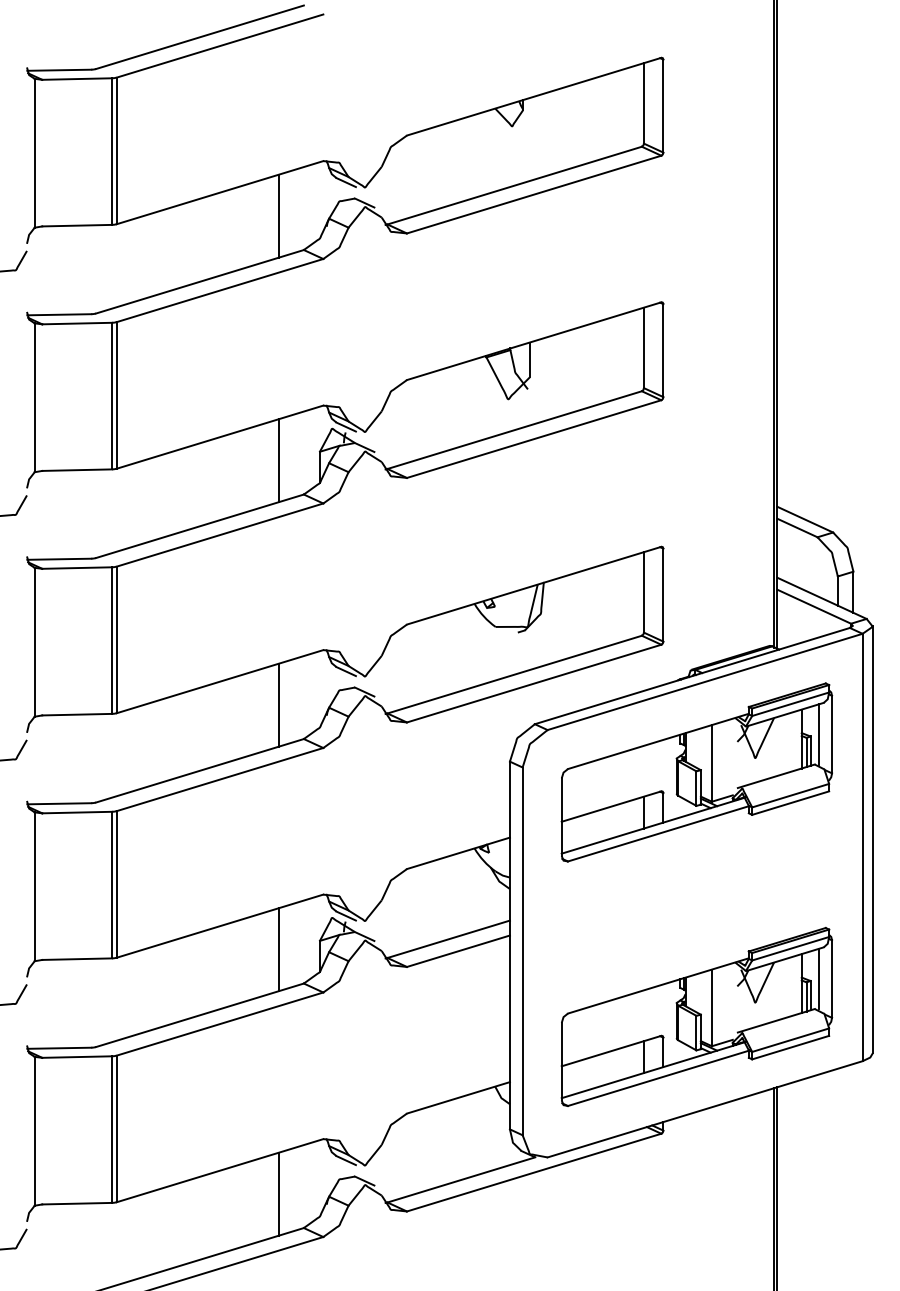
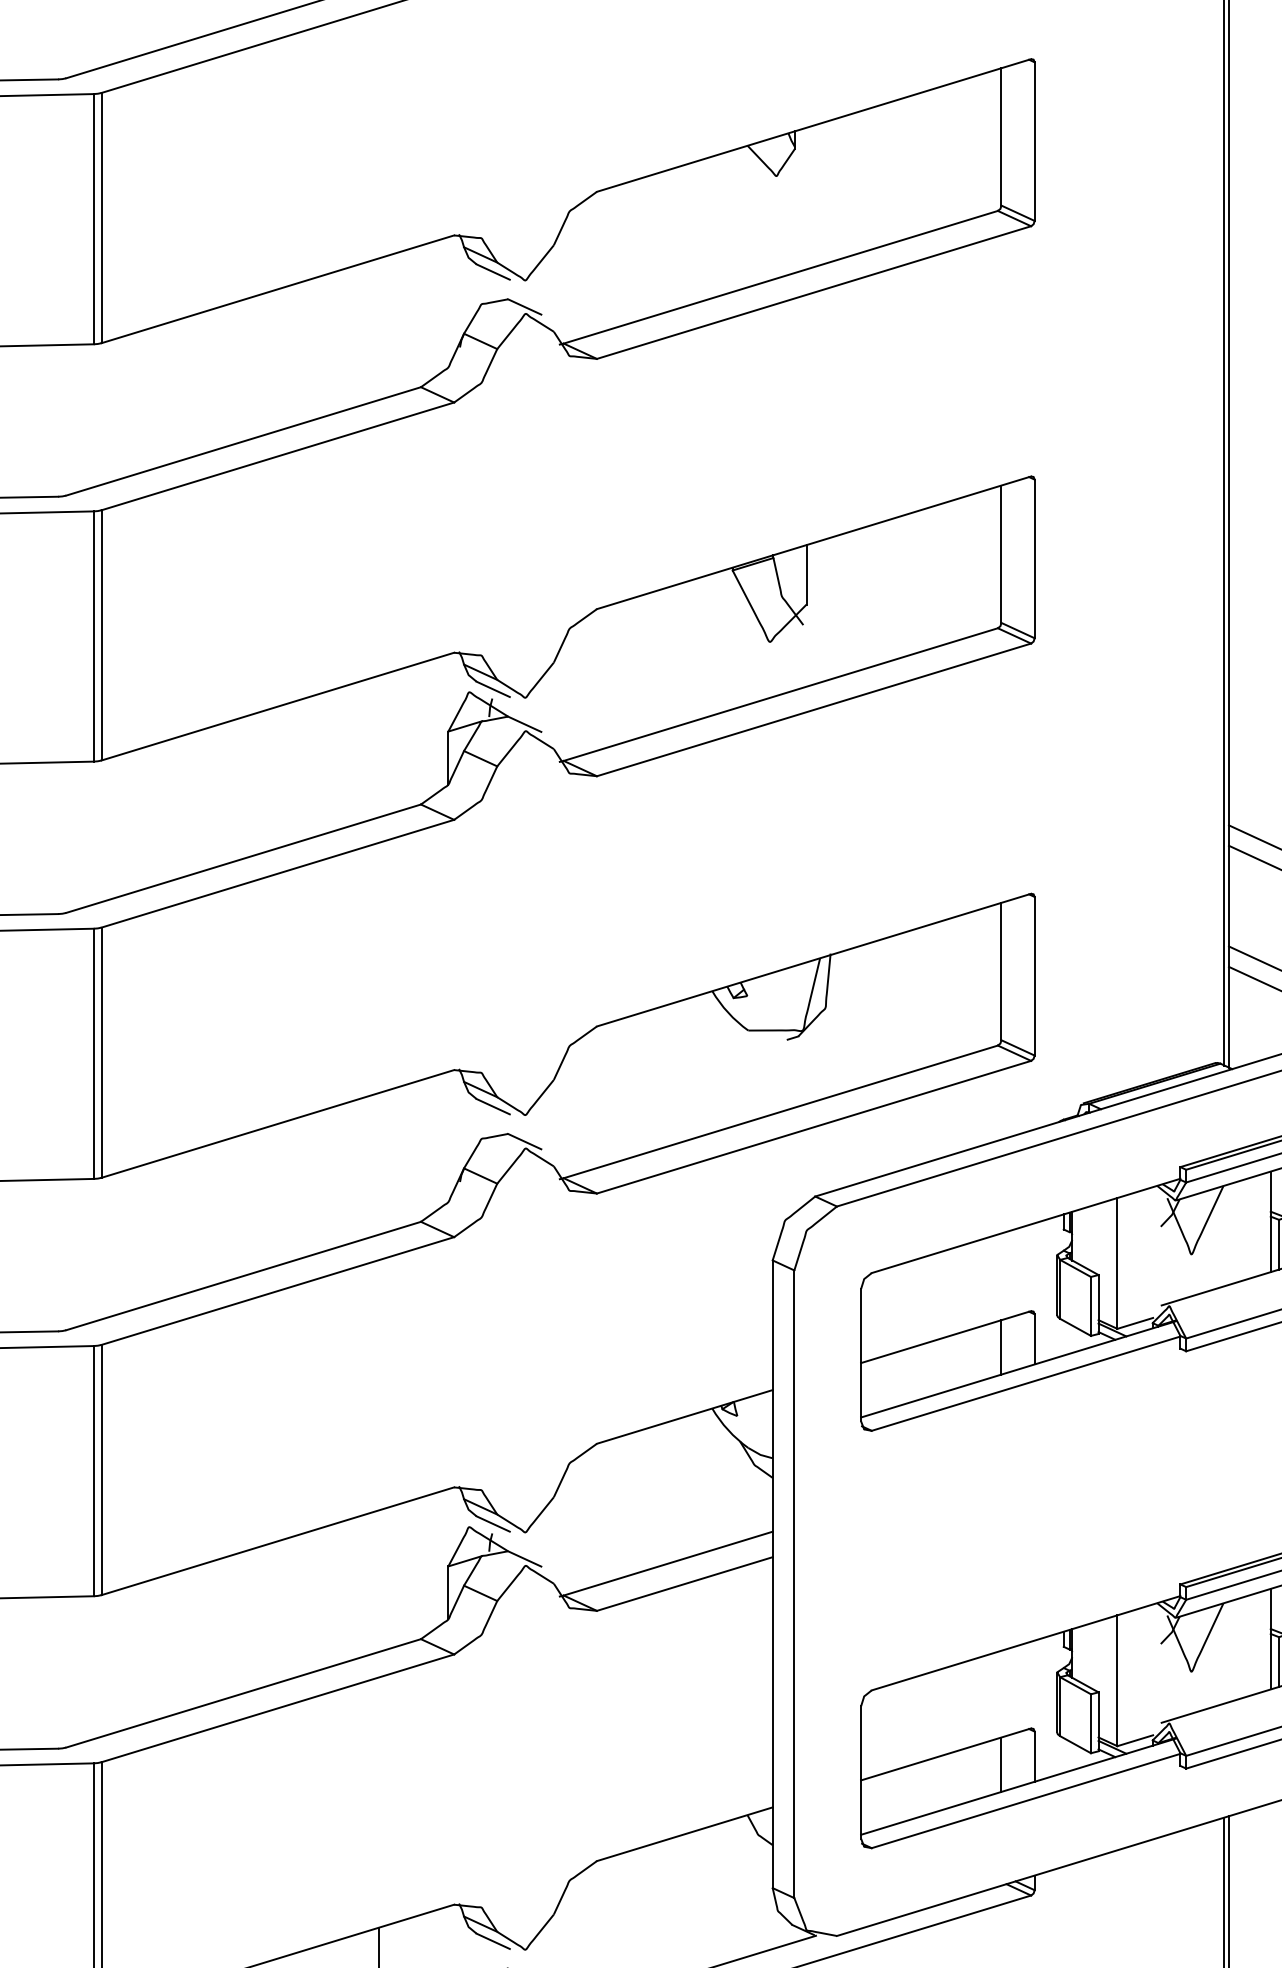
line: (279, 215) -> (379, 328), removed
line: (279, 460) -> (379, 746), removed
line: (279, 704) -> (379, 1162), removed
line: (279, 949) -> (379, 1581), removed

